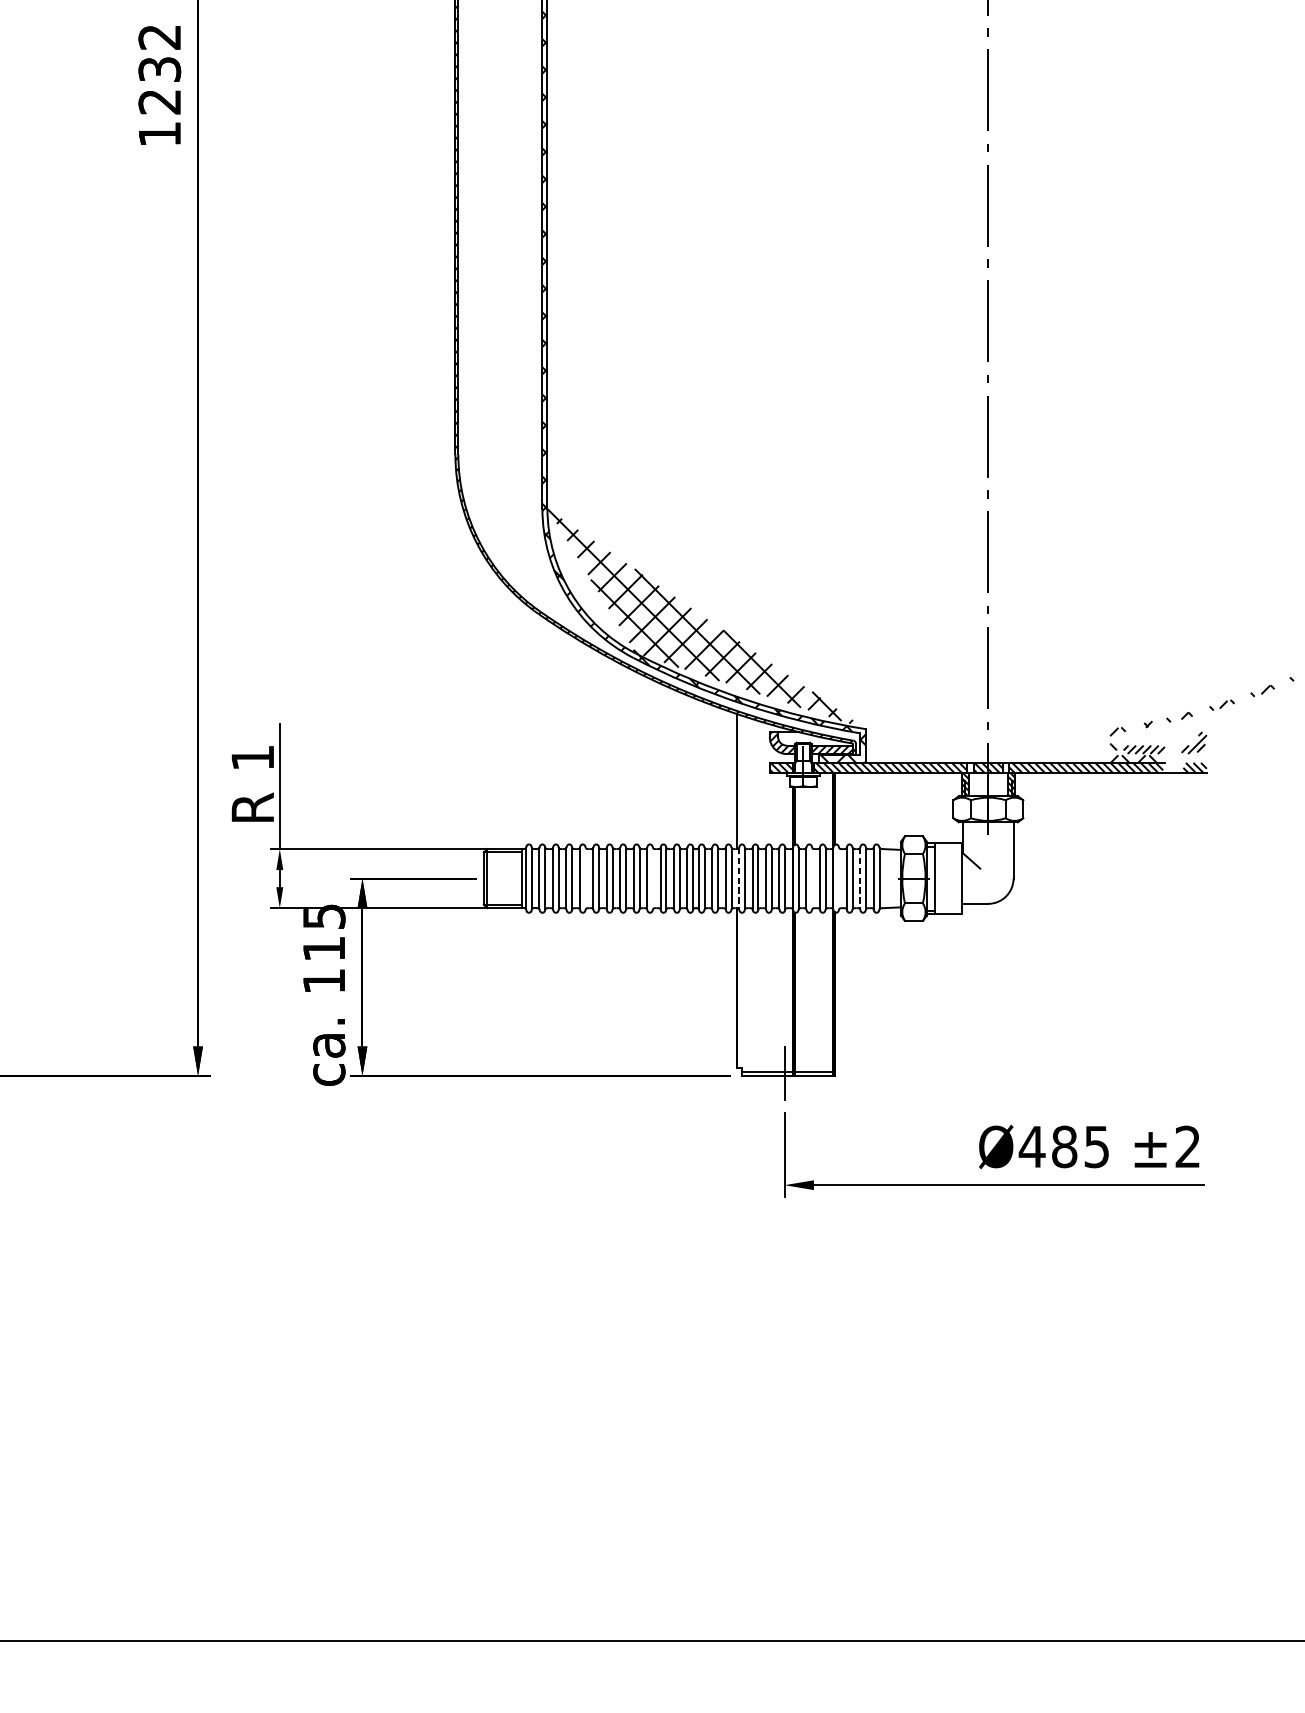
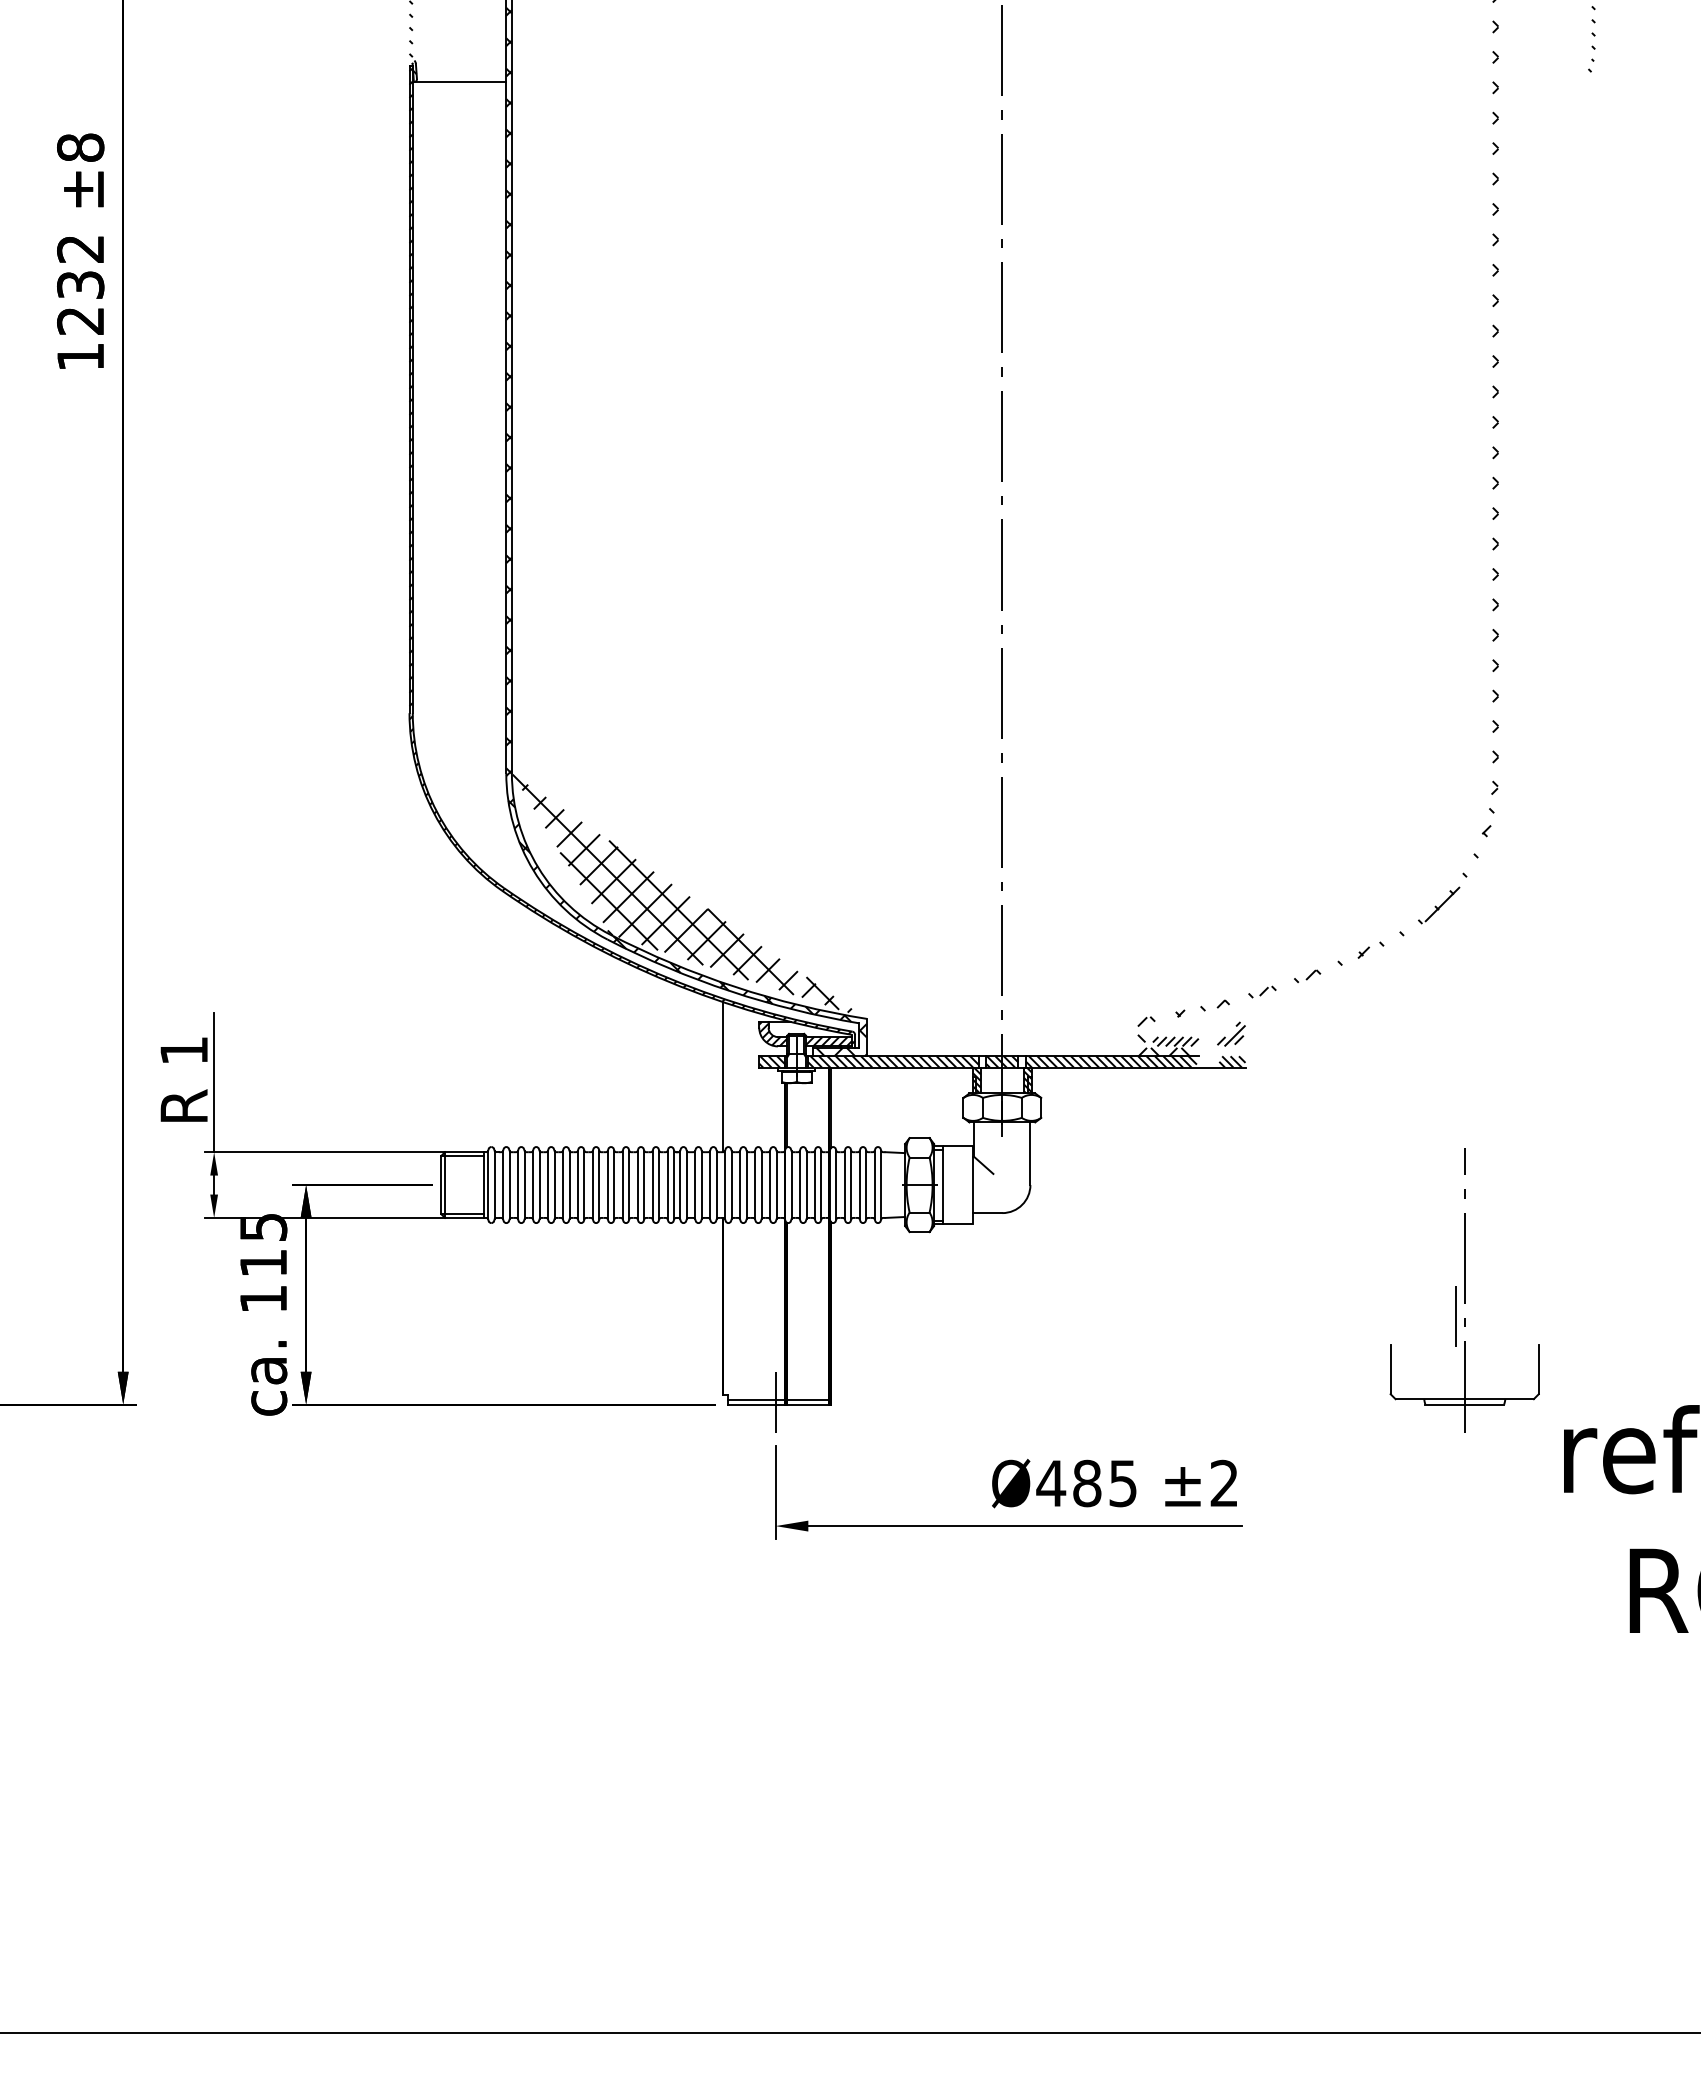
line: (585, 878) -> (554, 1184), added
line: (653, 878) -> (629, 1184), added
line: (812, 878) -> (806, 1184), added
line: (839, 878) -> (836, 1184), added
line: (739, 879) -> (725, 1185), dashed -> solid
line: (859, 879) -> (859, 1185), dashed -> solid

